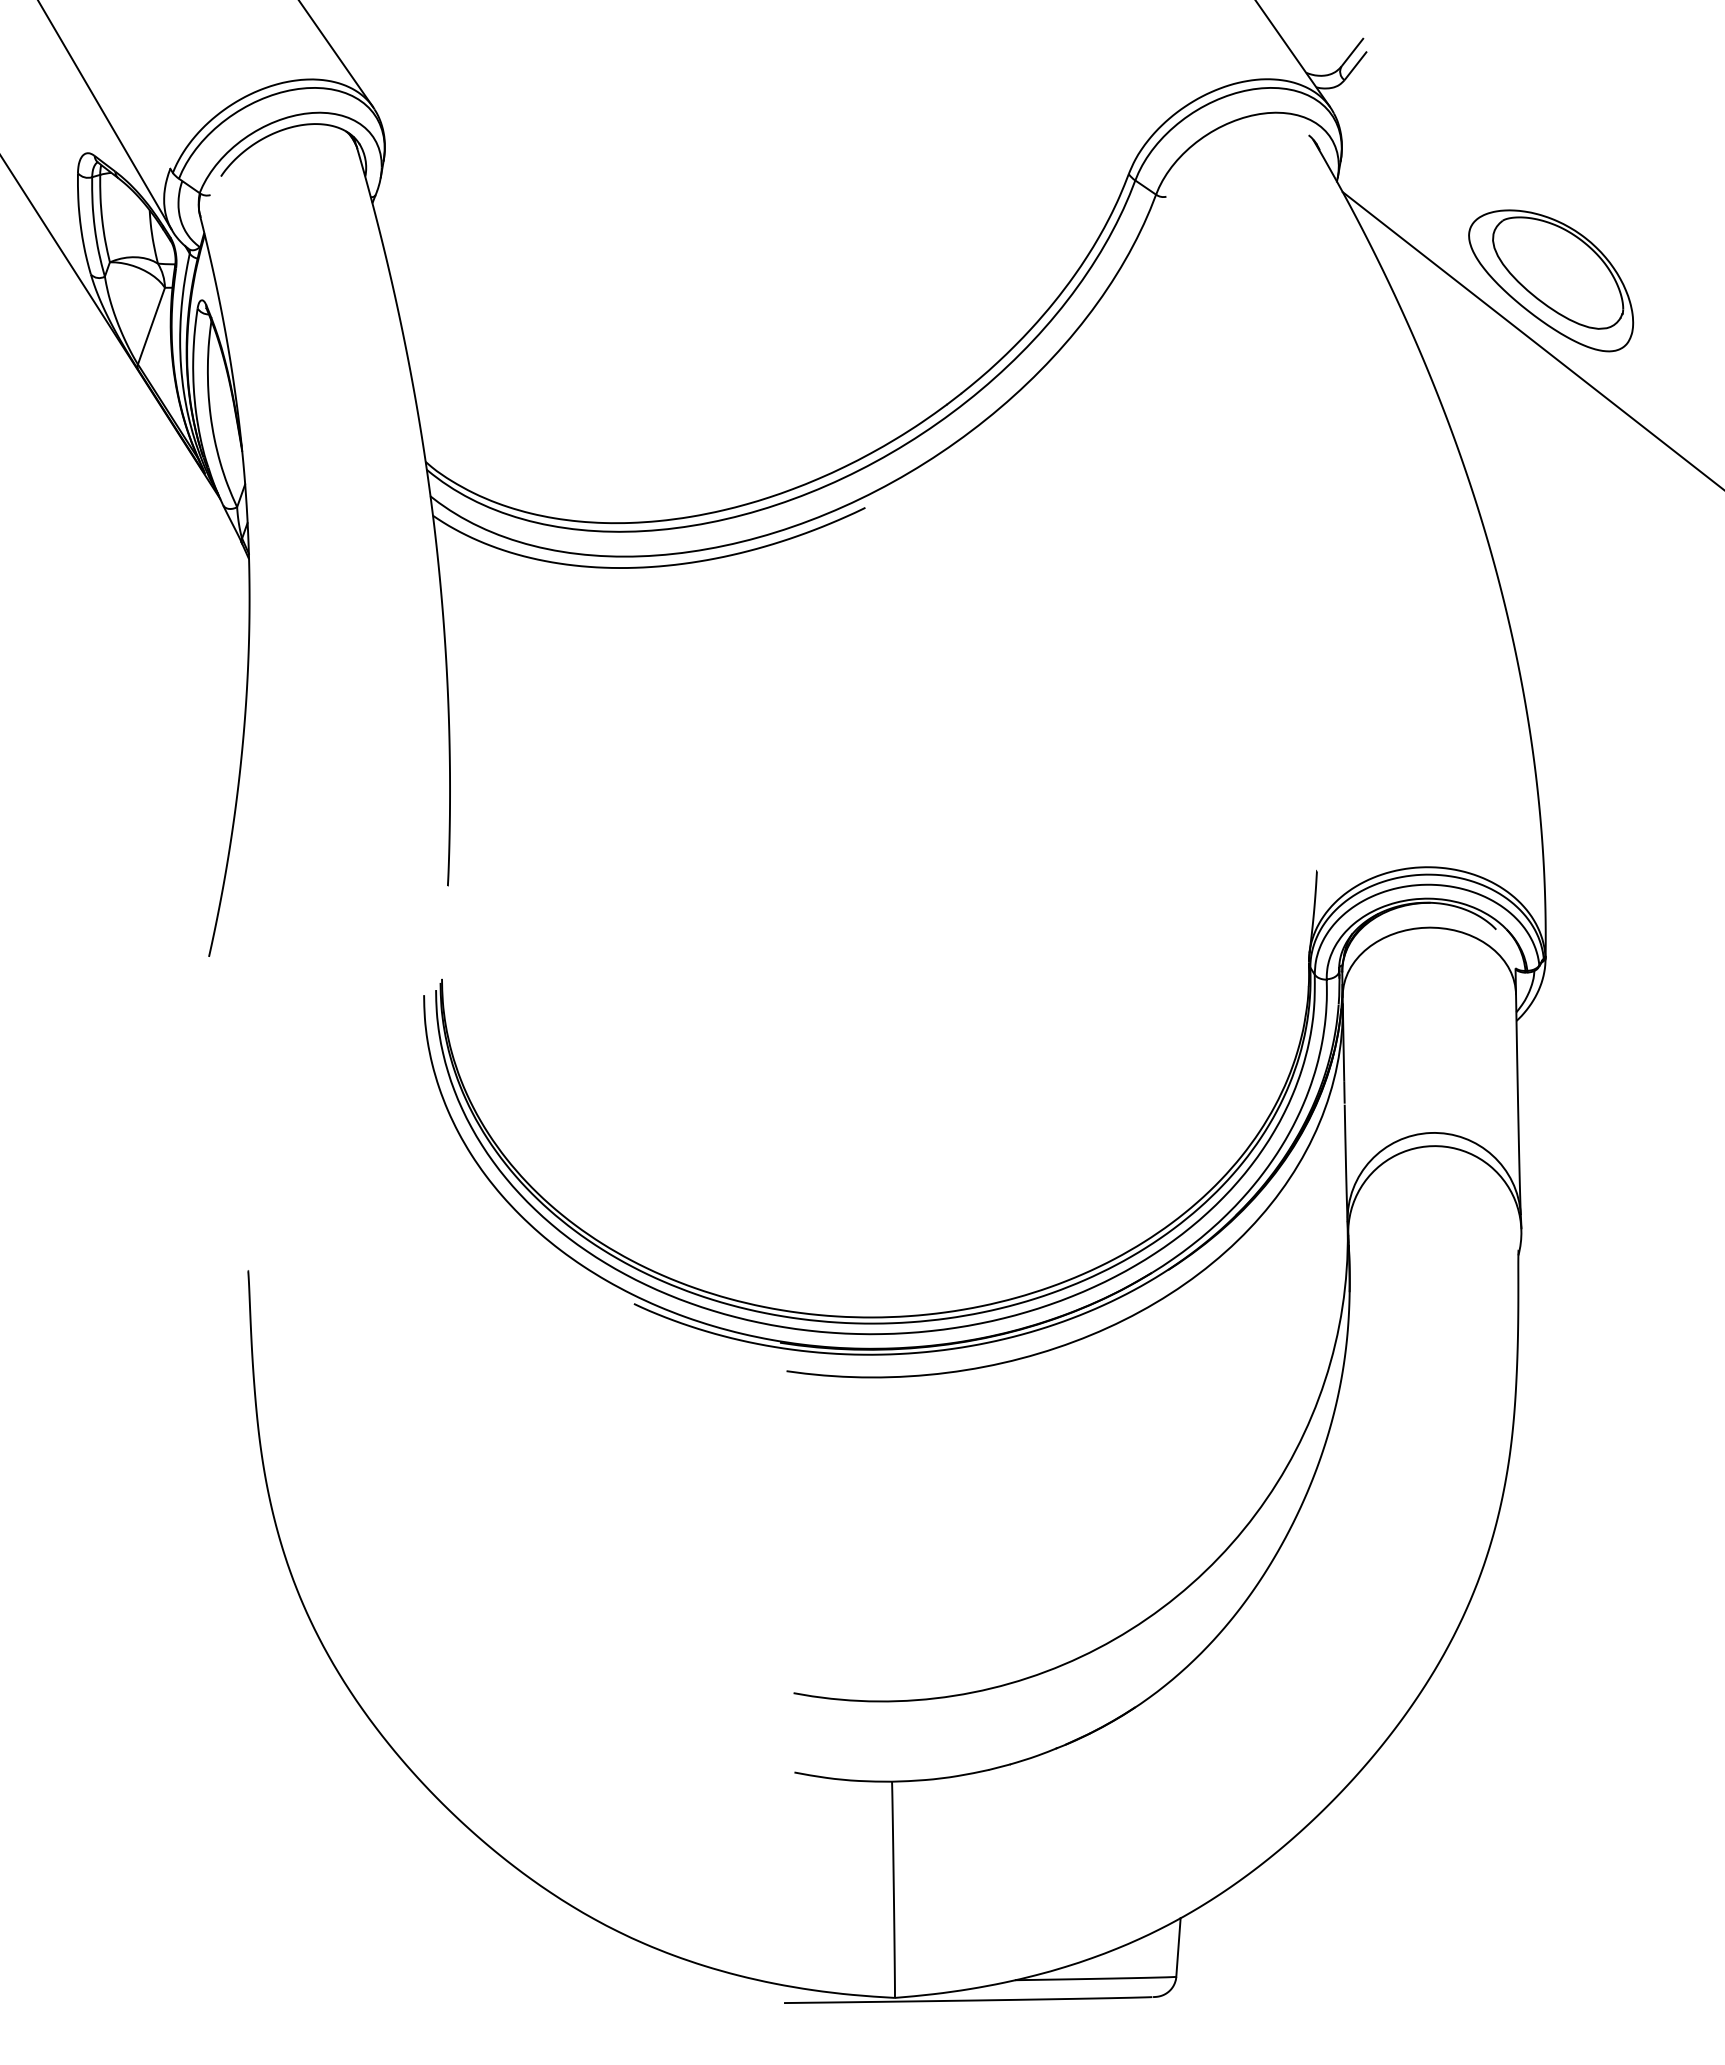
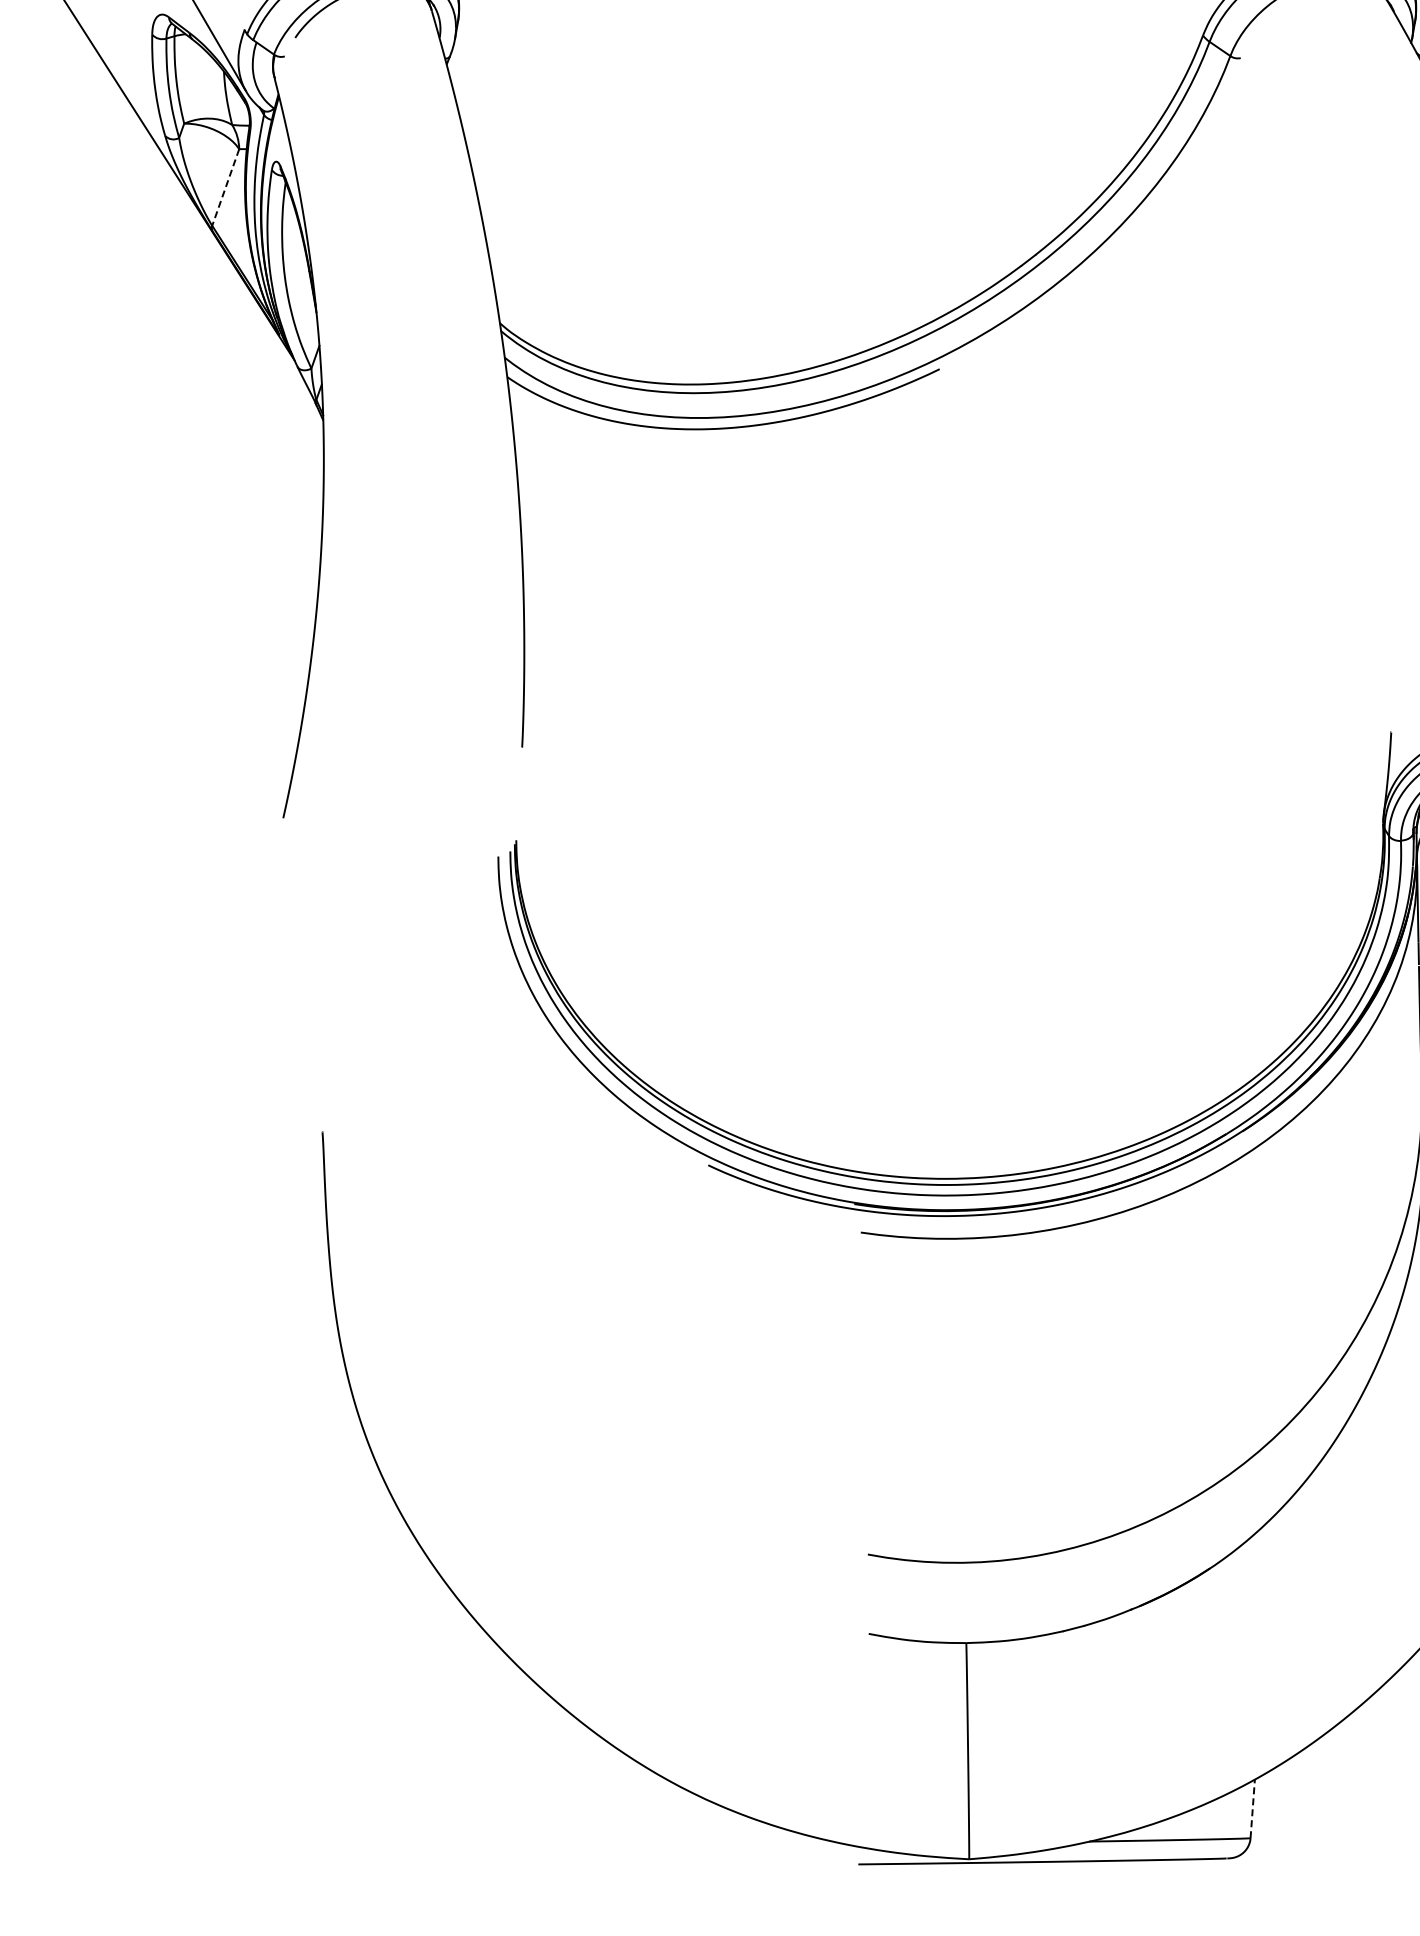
line: (151, 326) -> (225, 187), solid -> dashed
line: (1178, 1947) -> (1252, 1808), solid -> dashed

